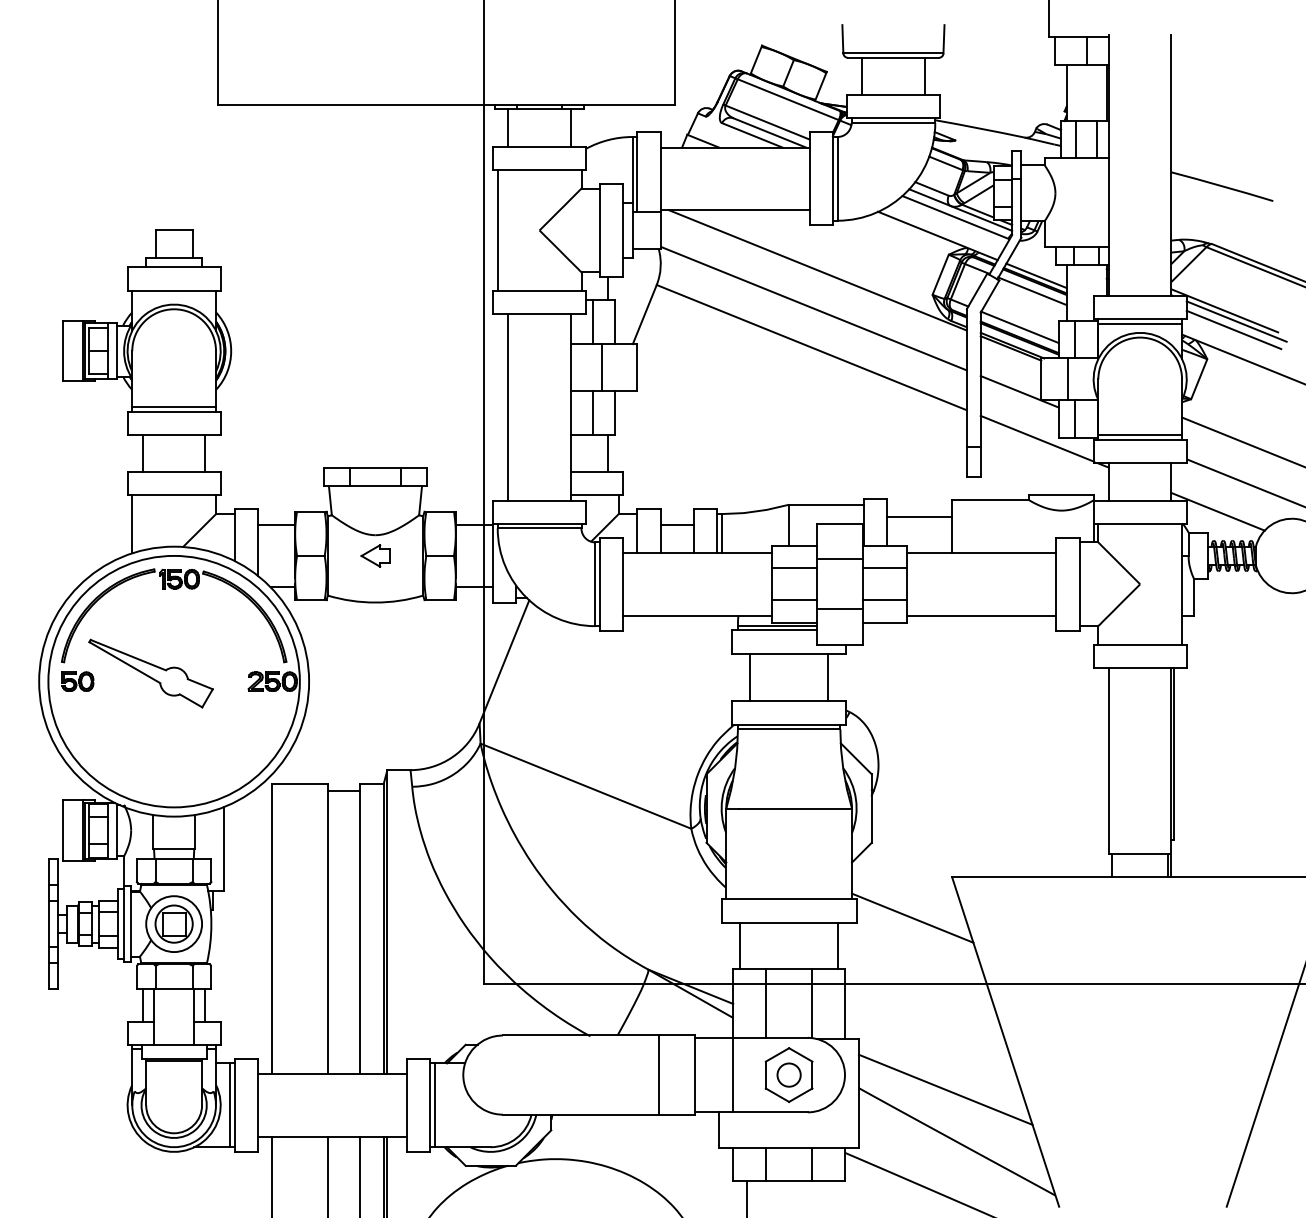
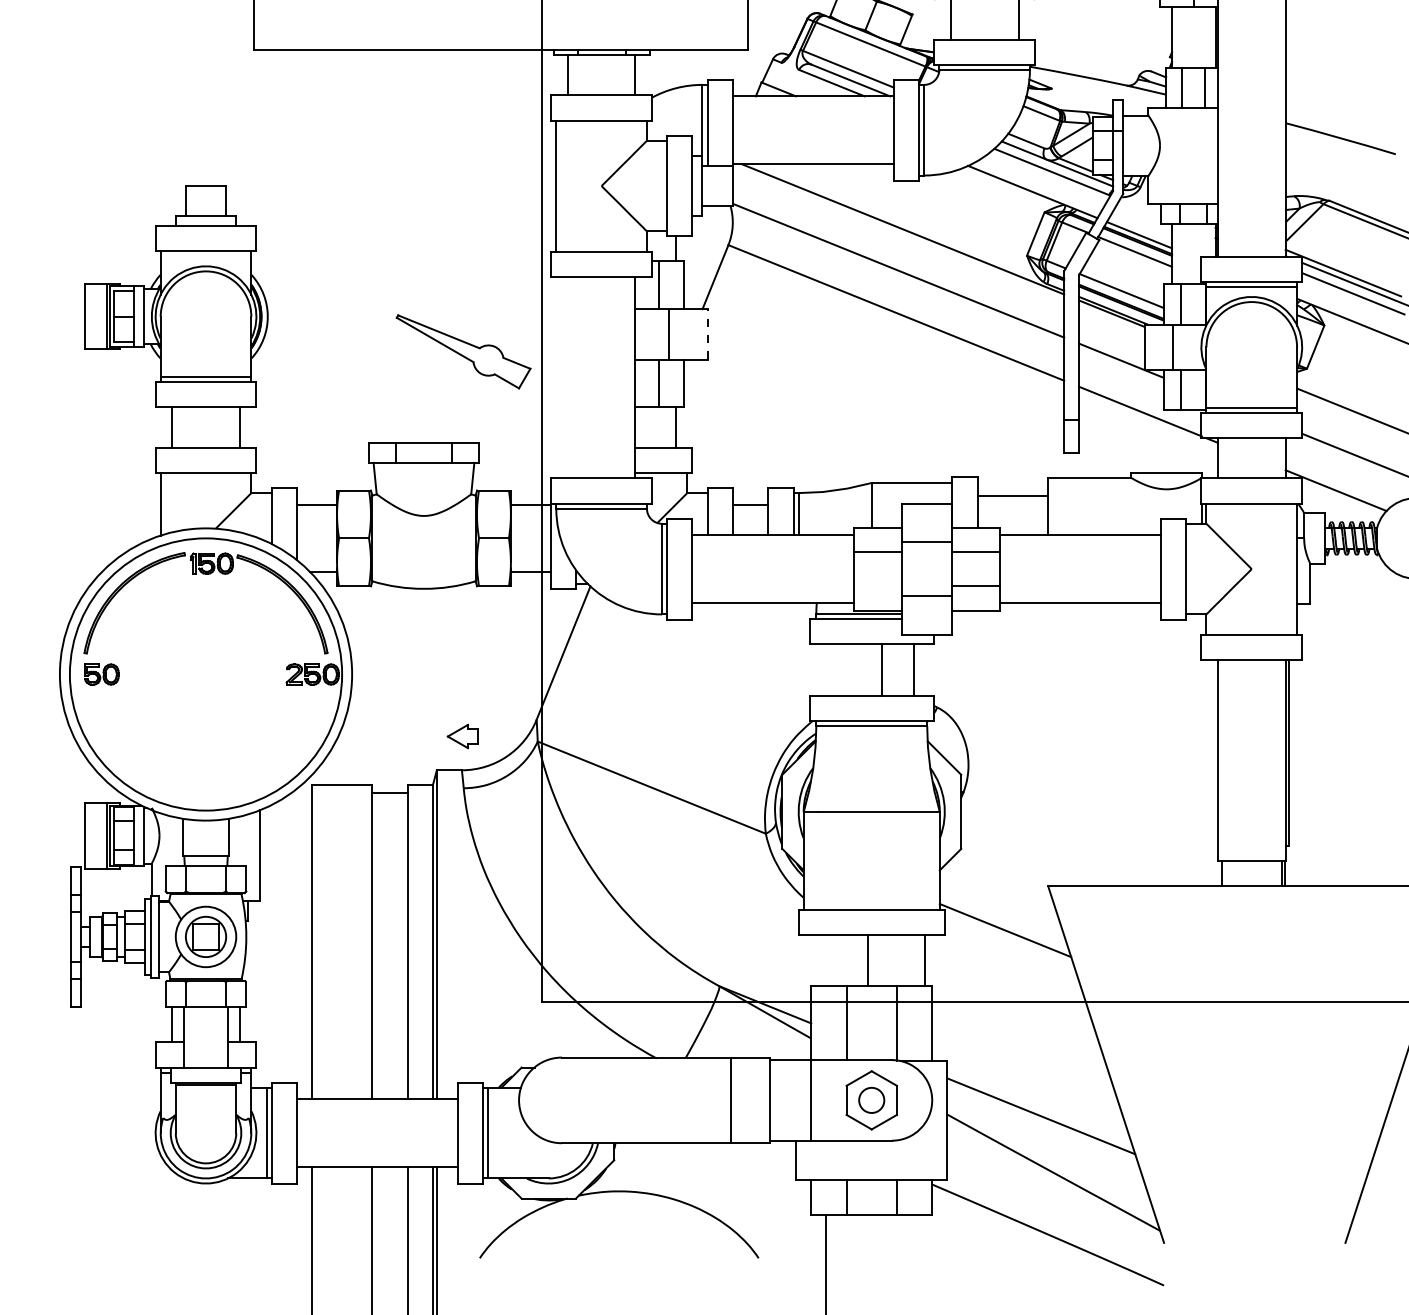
line: (637, 366) -> (707, 333), solid -> dashed
line: (508, 407) -> (567, 377), removed
part: (375, 555) -> (462, 736), moved
line: (794, 600) -> (877, 586), removed
part: (150, 673) -> (462, 351), moved
line: (750, 677) -> (882, 669), moved
line: (740, 945) -> (867, 960), moved

